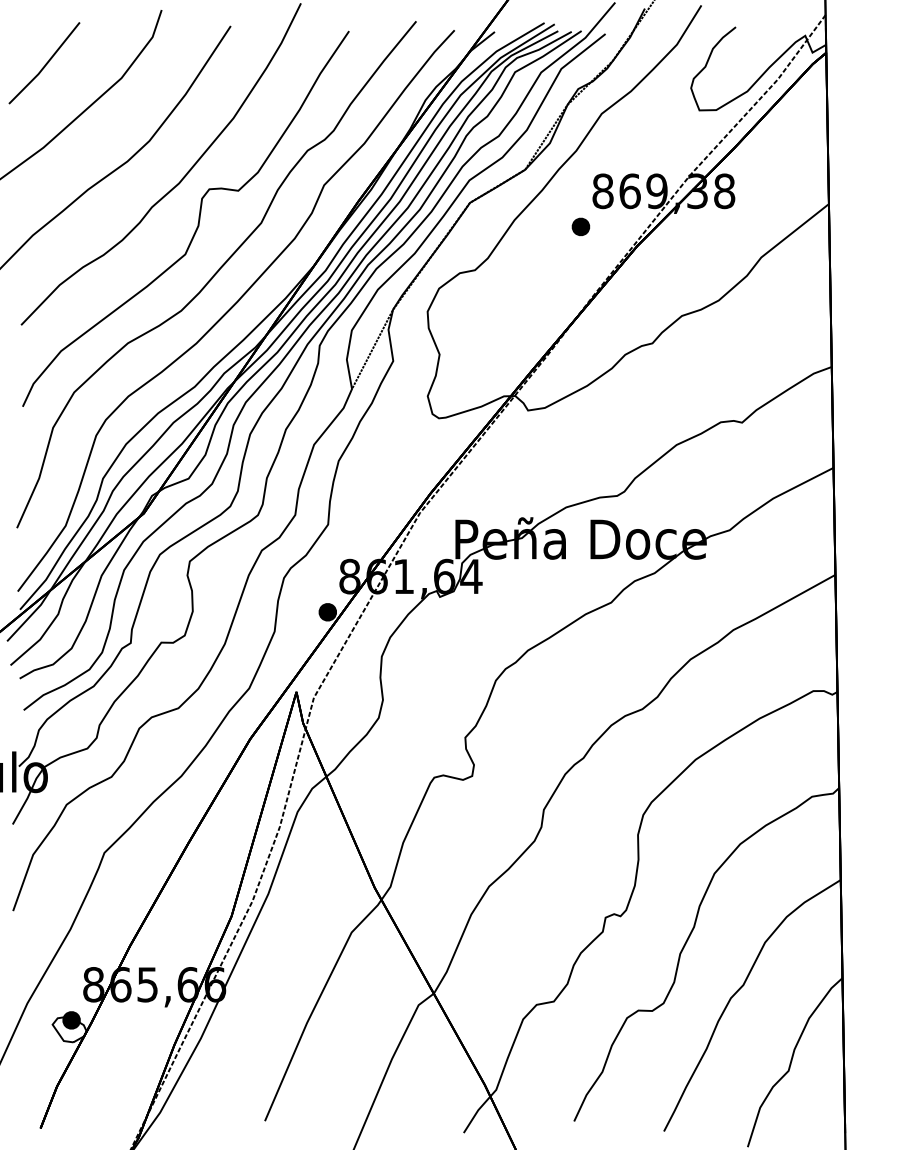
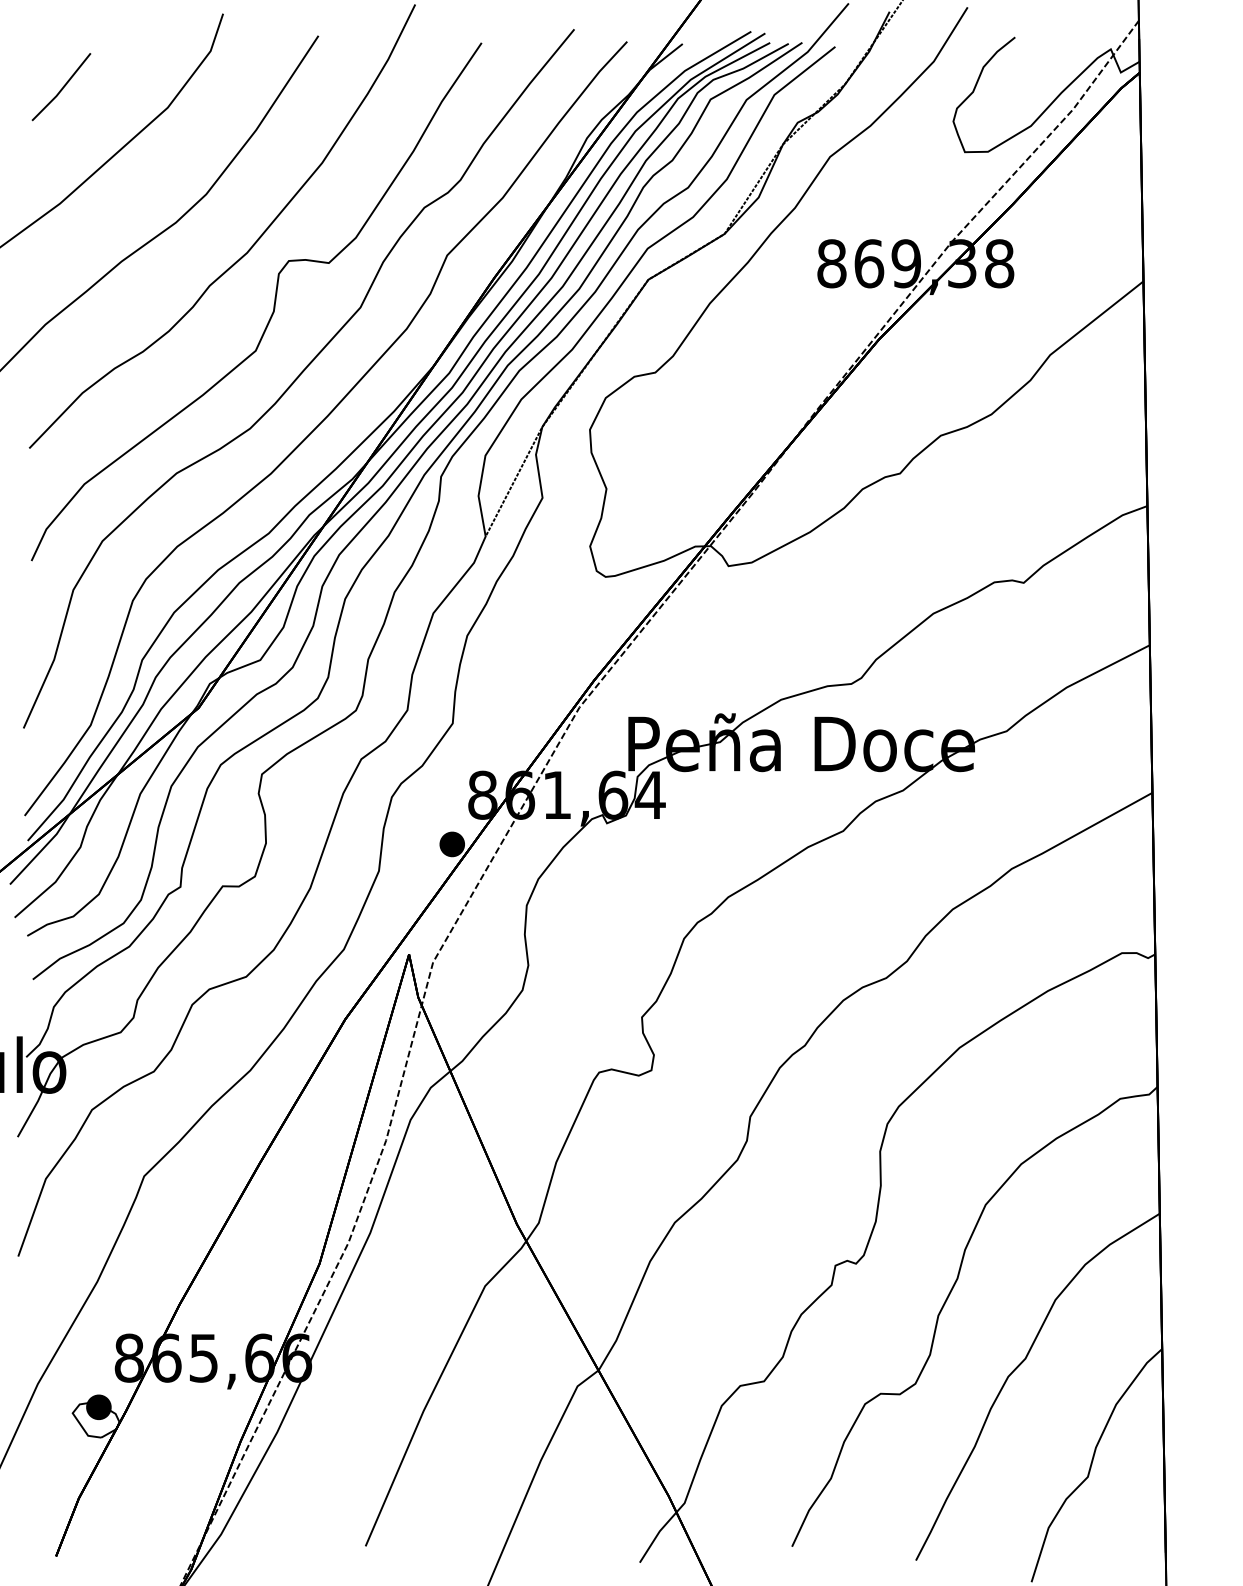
part: (44, 62) -> (61, 86), size x0.6
part: (581, 226) -> (801, 312), removed

